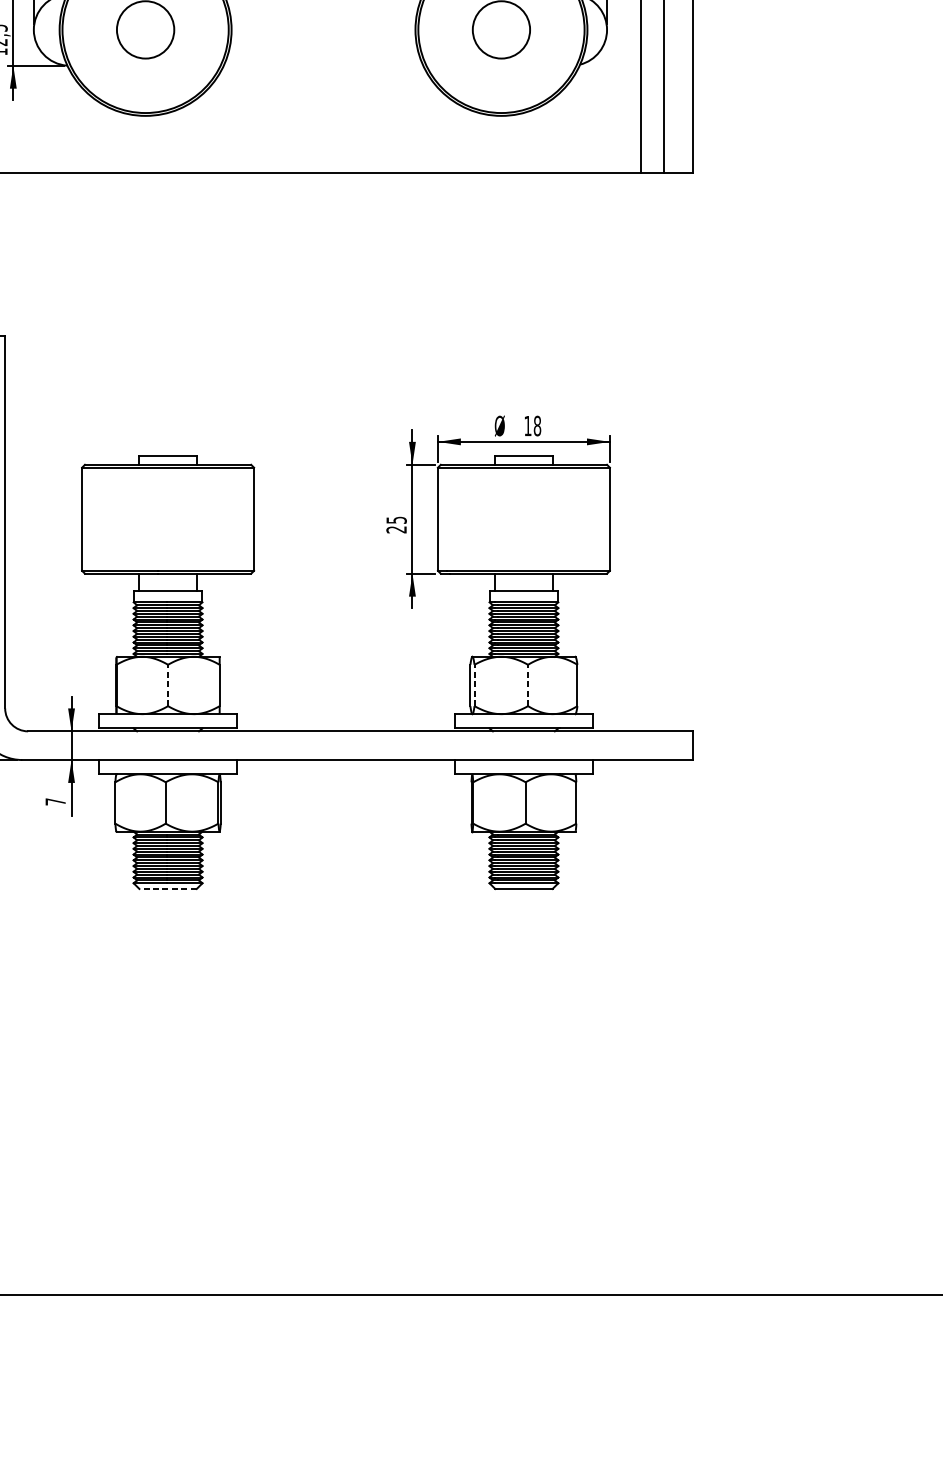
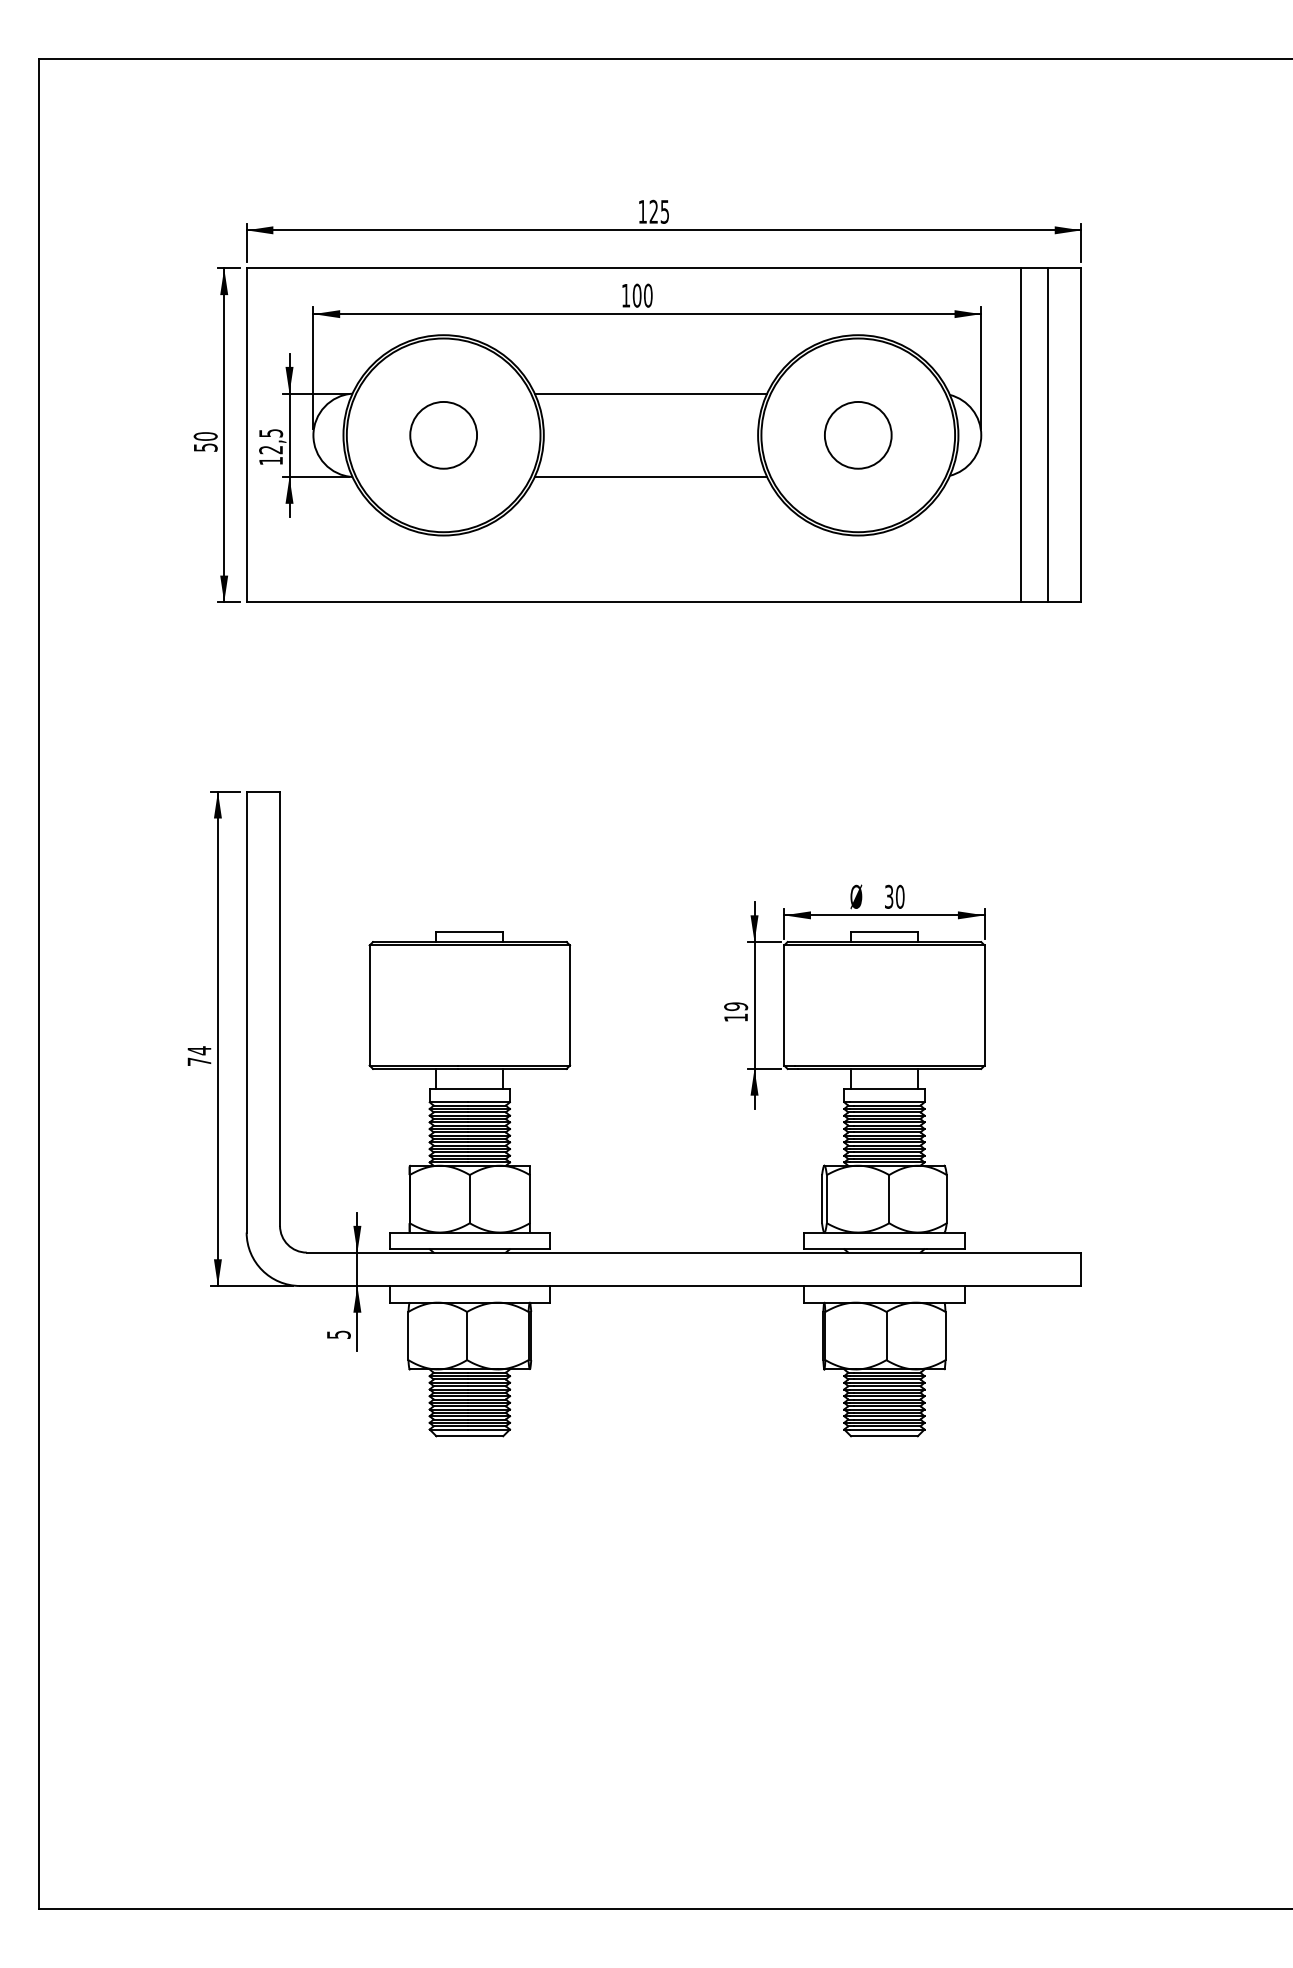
line: (323, 66) -> (650, 477), added
text: (532, 425) -> (894, 896), 18 -> 30
text: (396, 524) -> (735, 1011), 25 -> 19
line: (167, 684) -> (469, 1198), dashed -> solid
line: (474, 684) -> (826, 1198), dashed -> solid
line: (528, 684) -> (889, 1198), dashed -> solid
text: (55, 801) -> (338, 1334), 7 -> 5
line: (167, 889) -> (469, 1436), dashed -> solid

